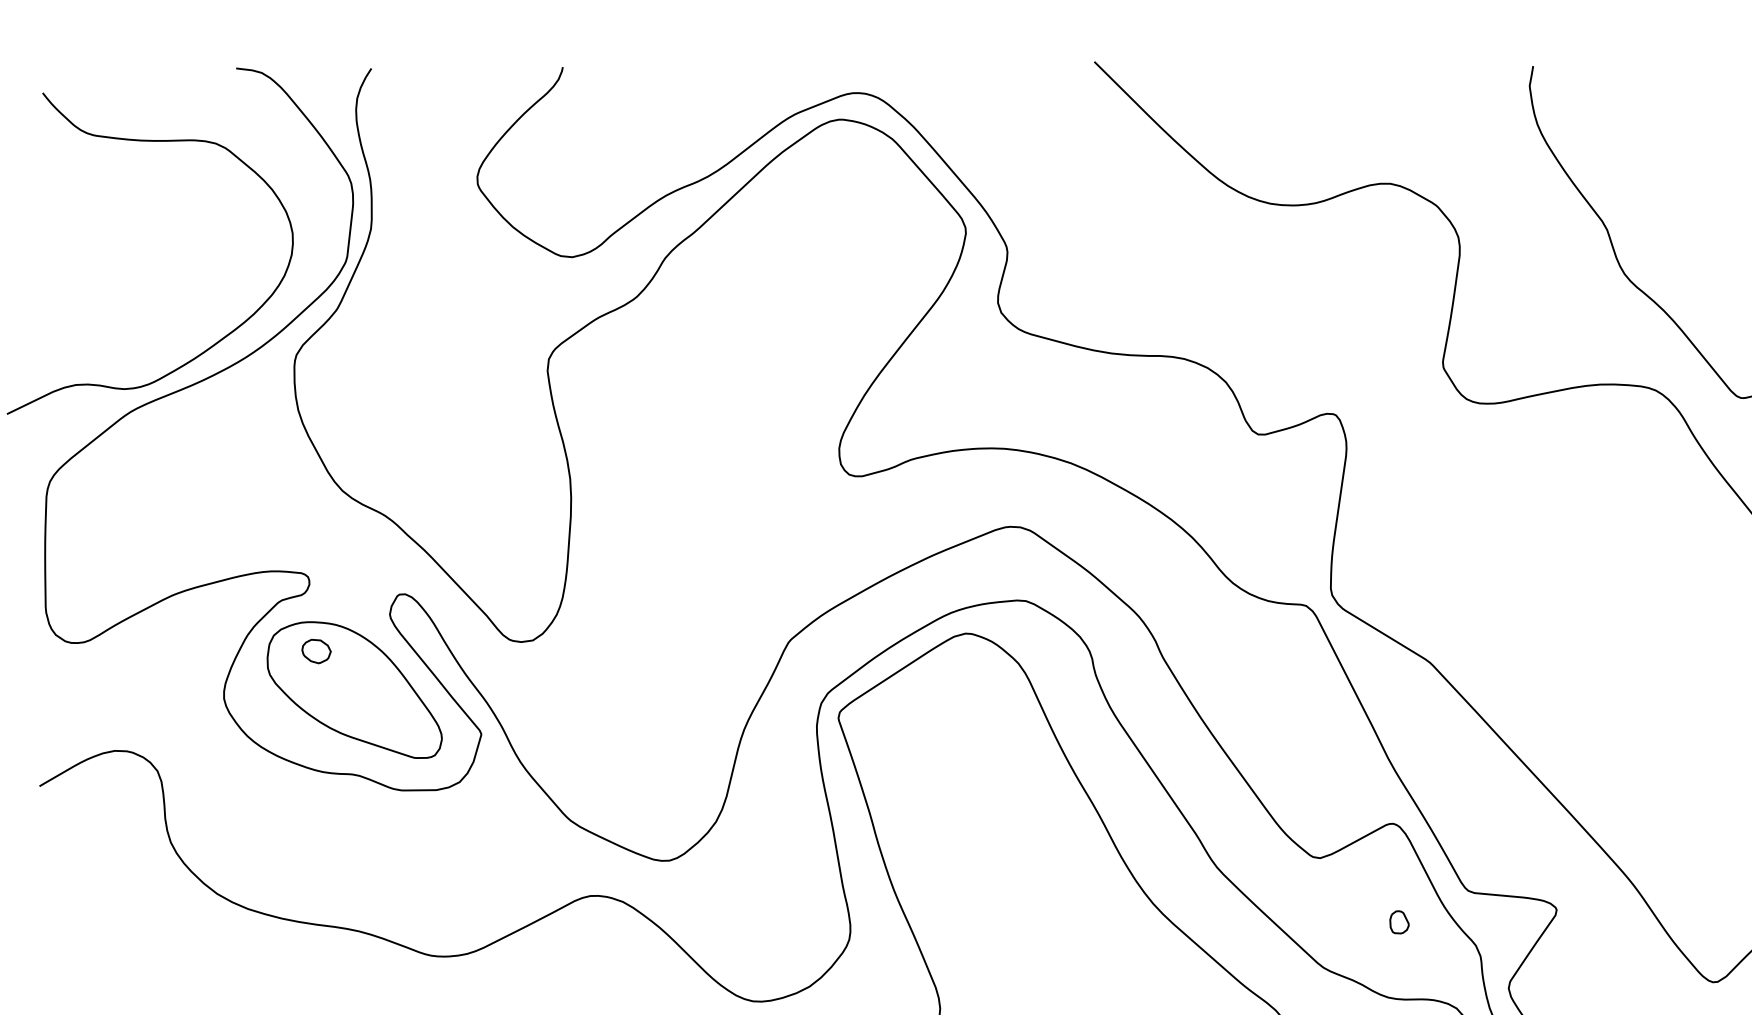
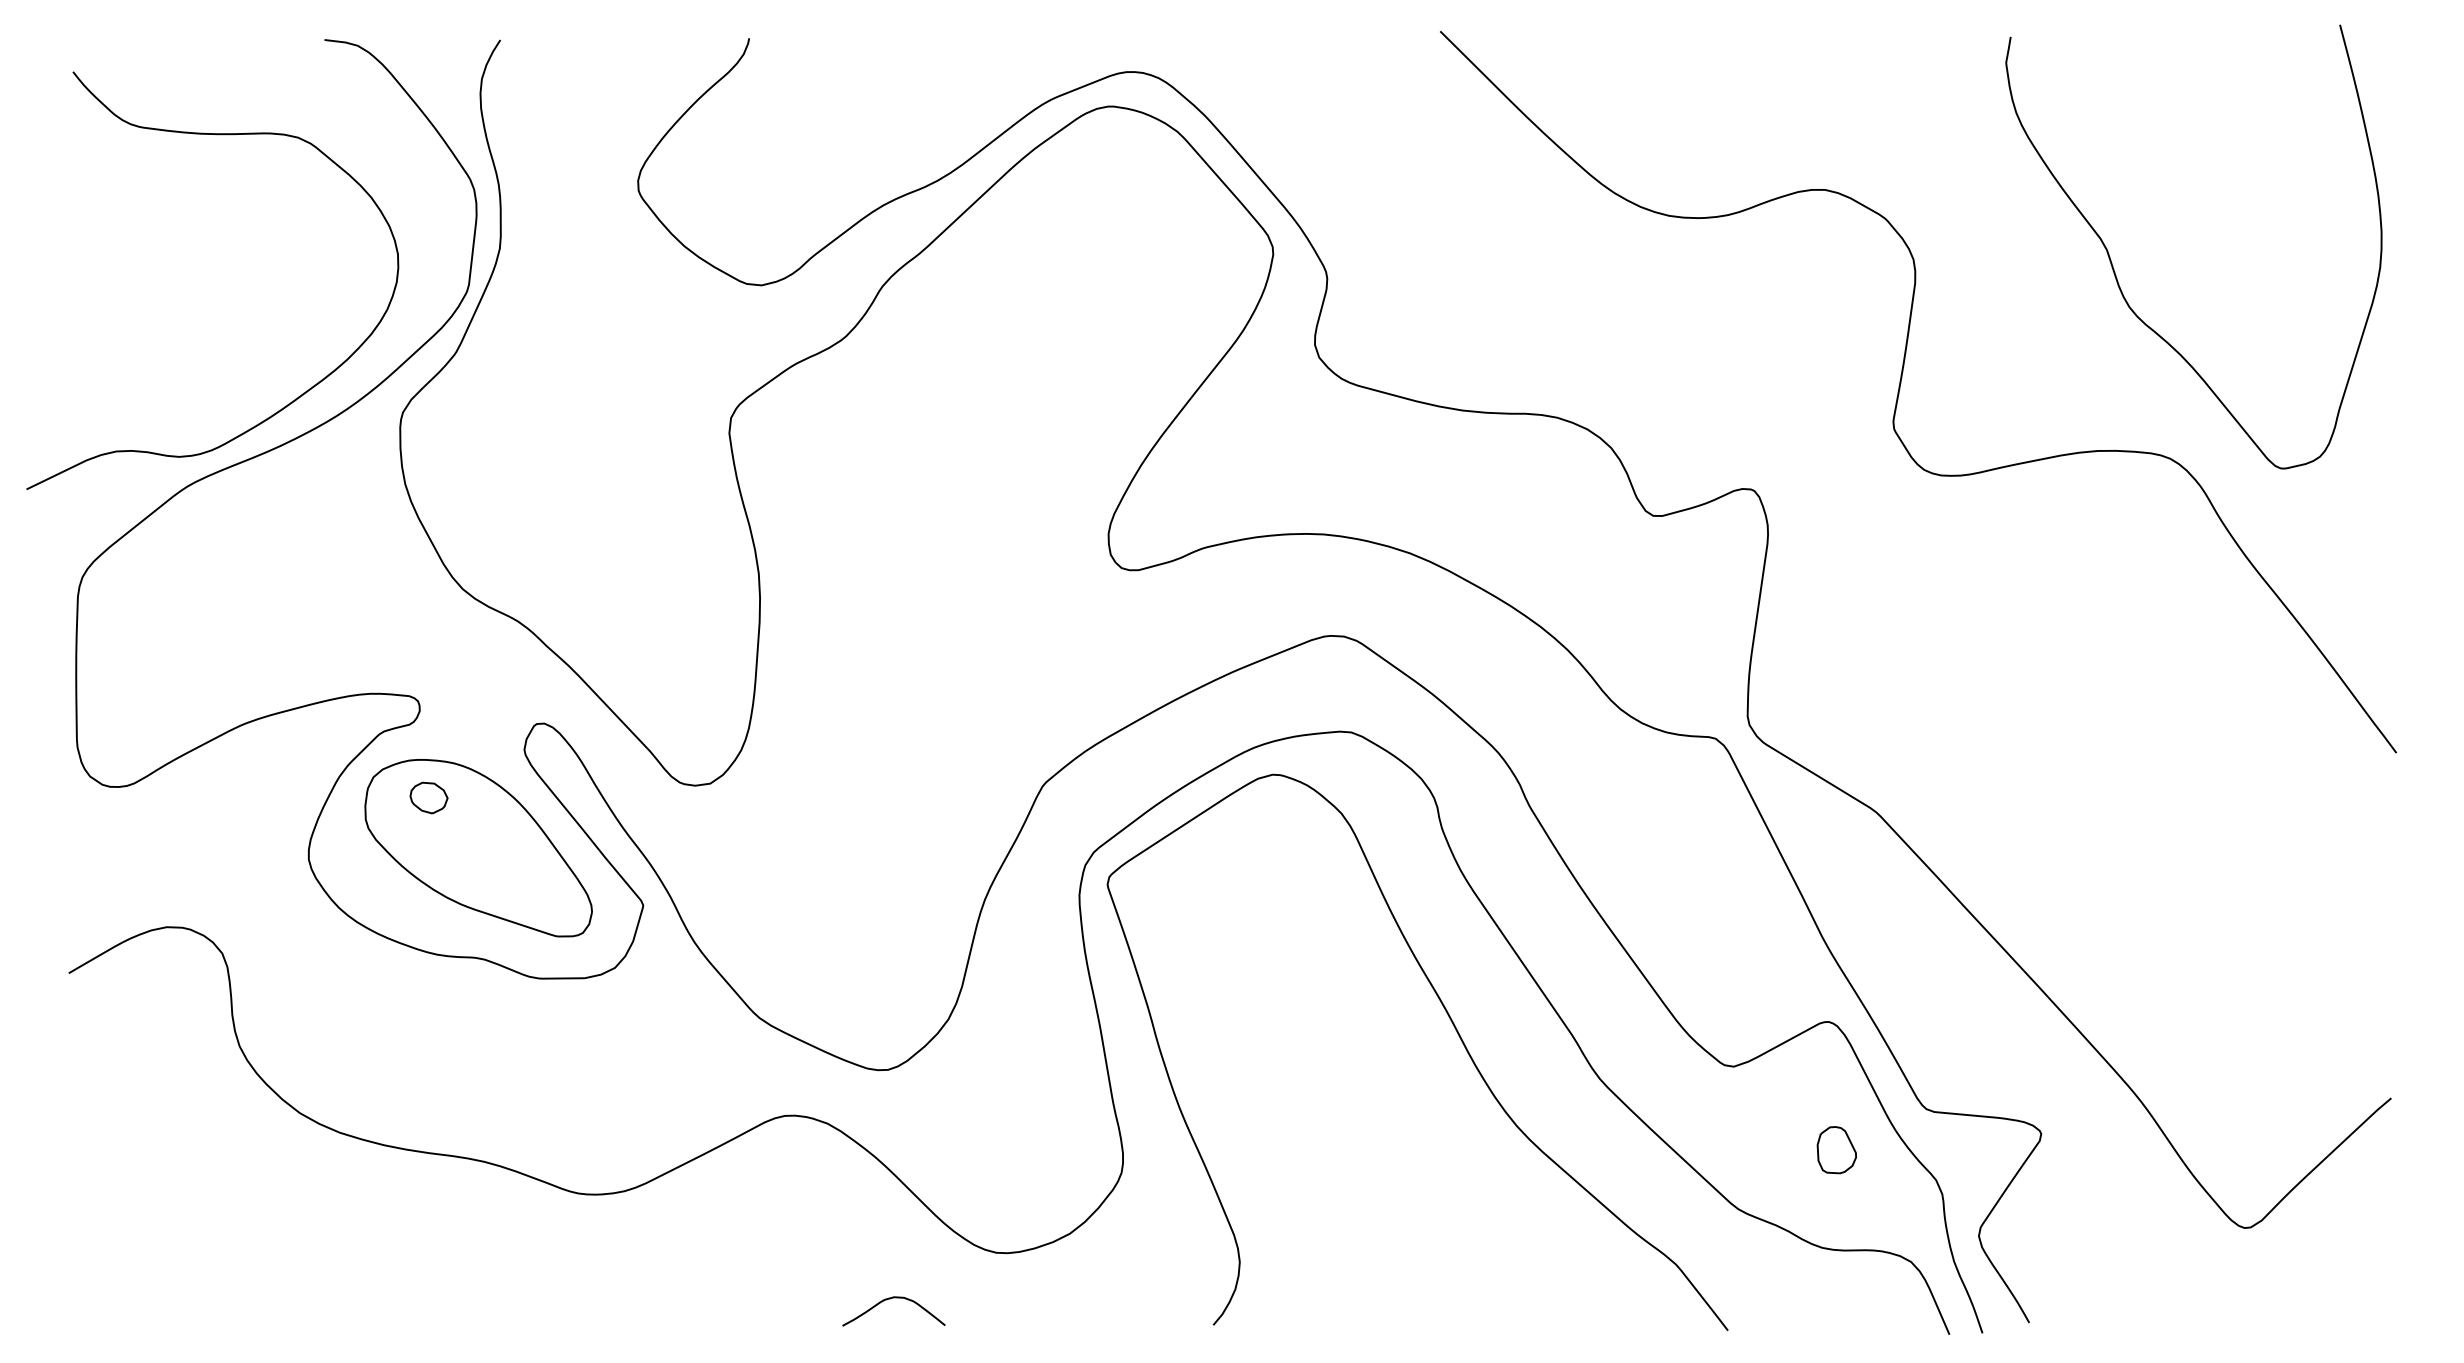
part: (1399, 921) -> (1836, 1149), size x1.6

